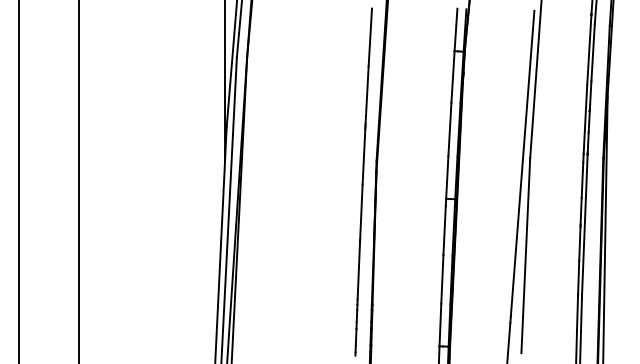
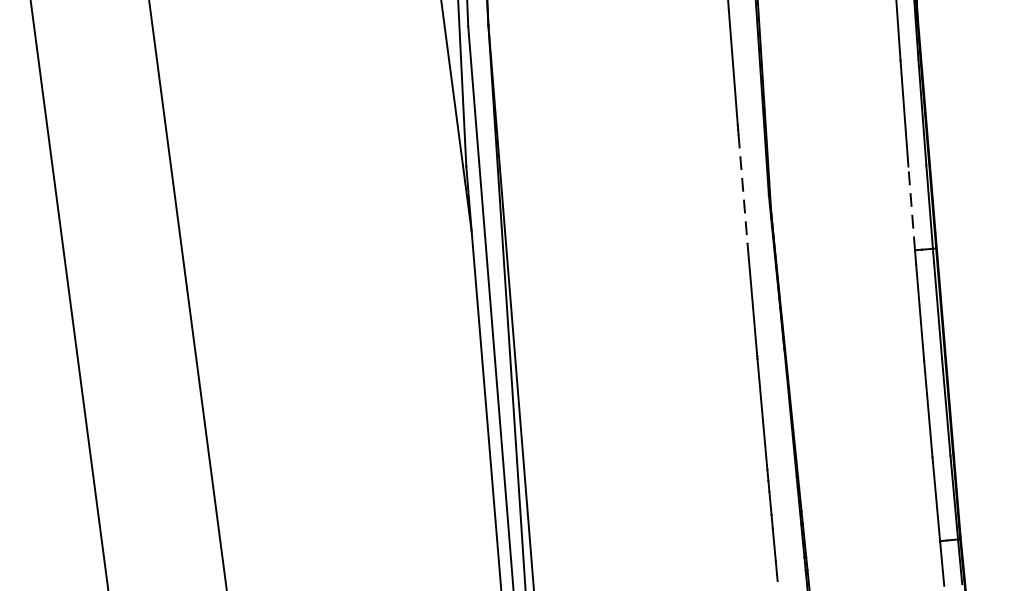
line: (363, 156) -> (742, 188), solid -> dashed
line: (447, 177) -> (912, 208), solid -> dashed

